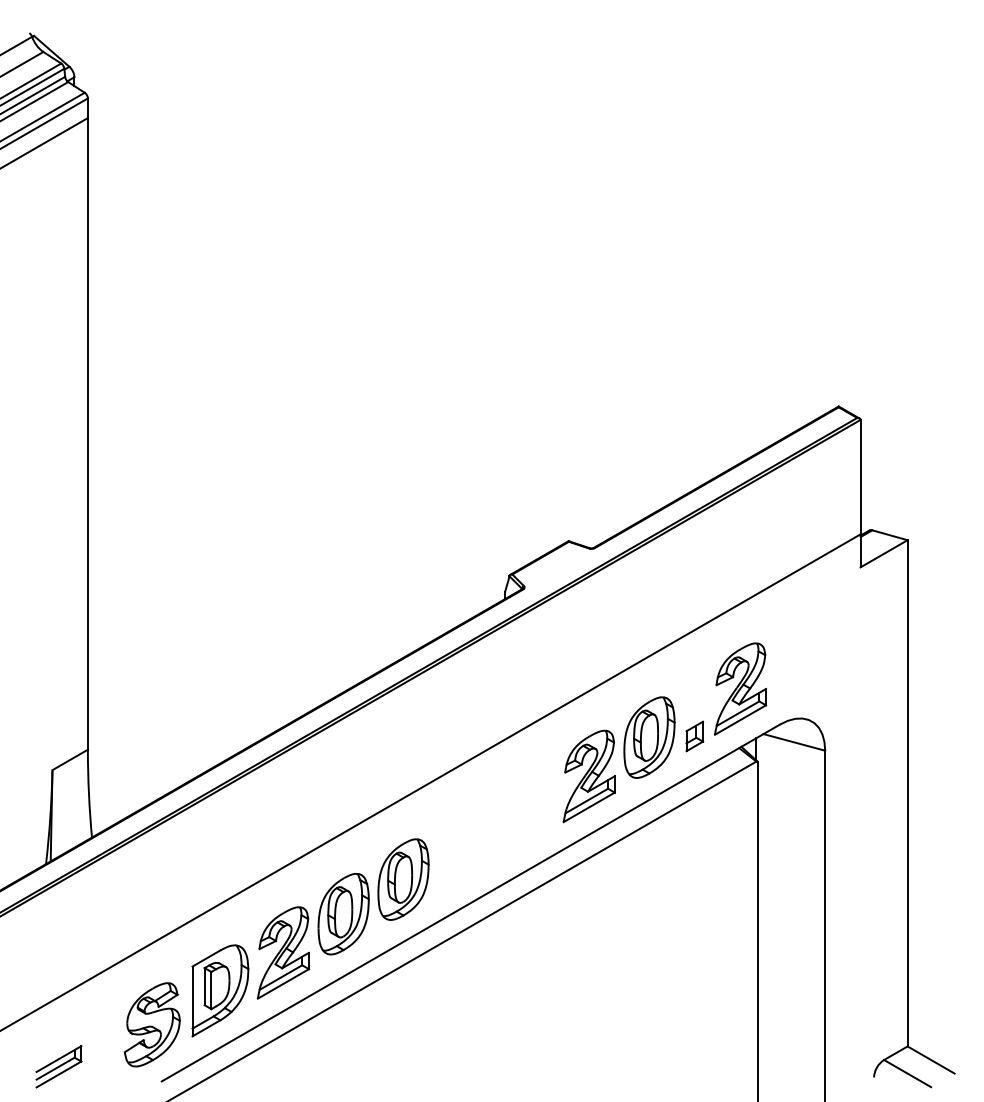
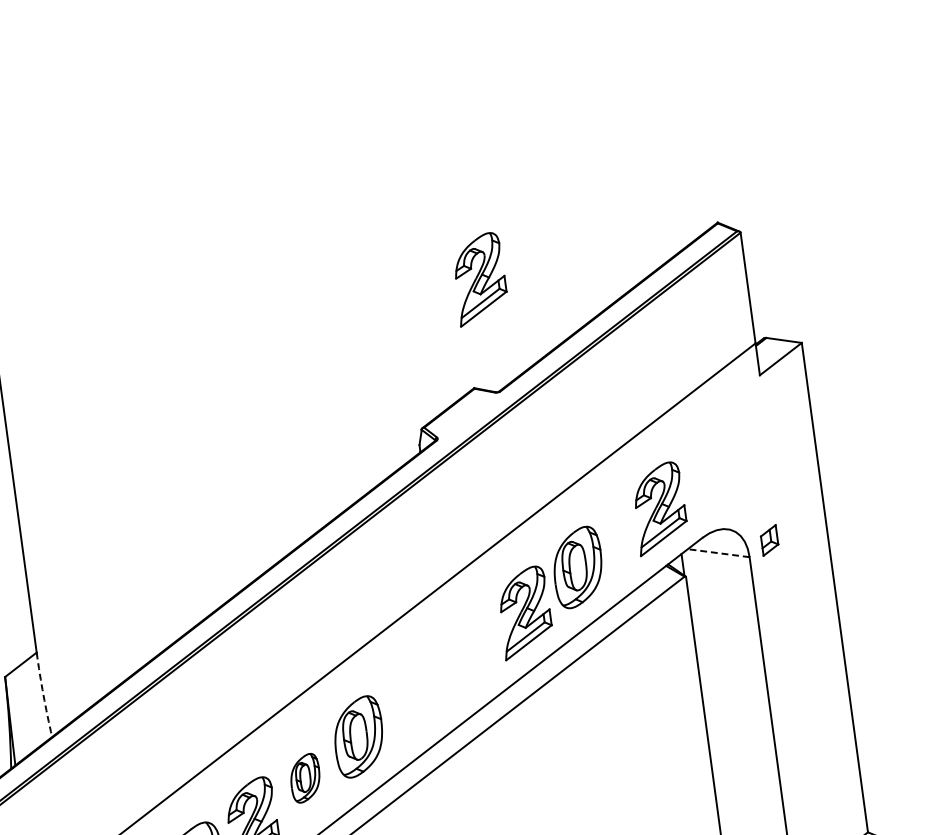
part: (588, 431) -> (479, 279), added
part: (694, 736) -> (769, 540), moved
line: (794, 742) -> (718, 553), solid -> dashed
arc: (88, 793) -> (43, 694), solid -> dashed
part: (343, 914) -> (305, 778), size x0.6

